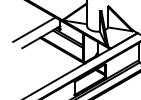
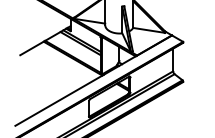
line: (33, 29) -> (35, 30), removed

